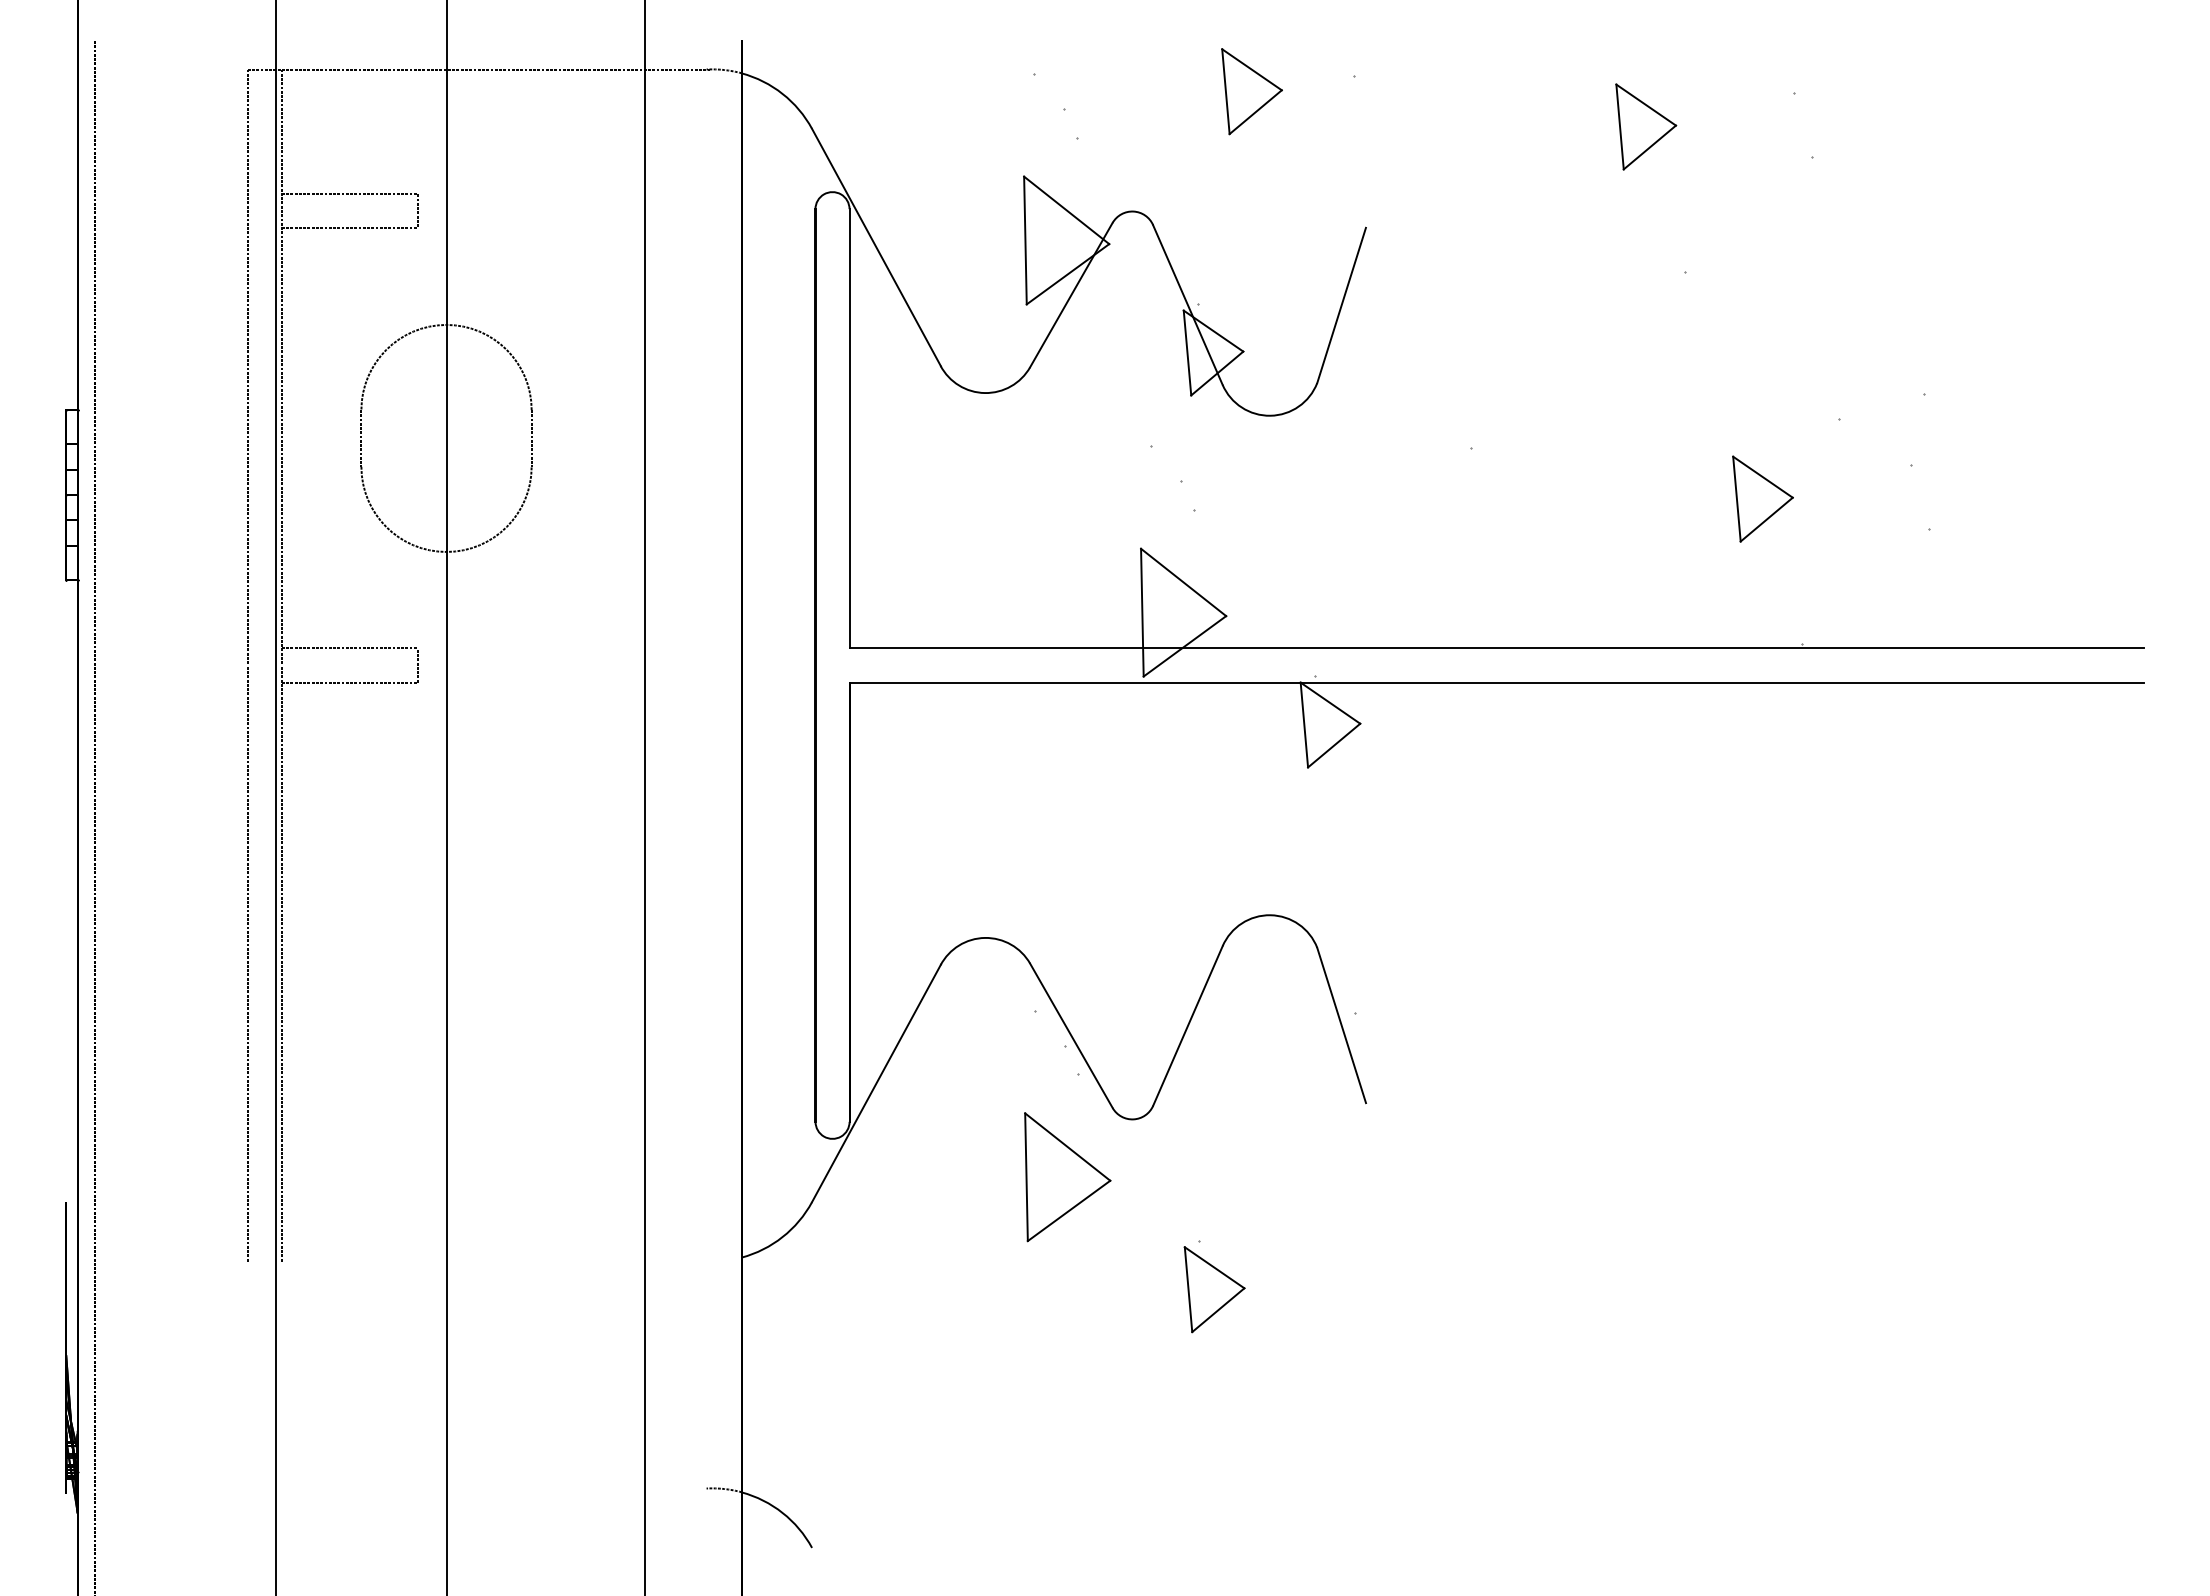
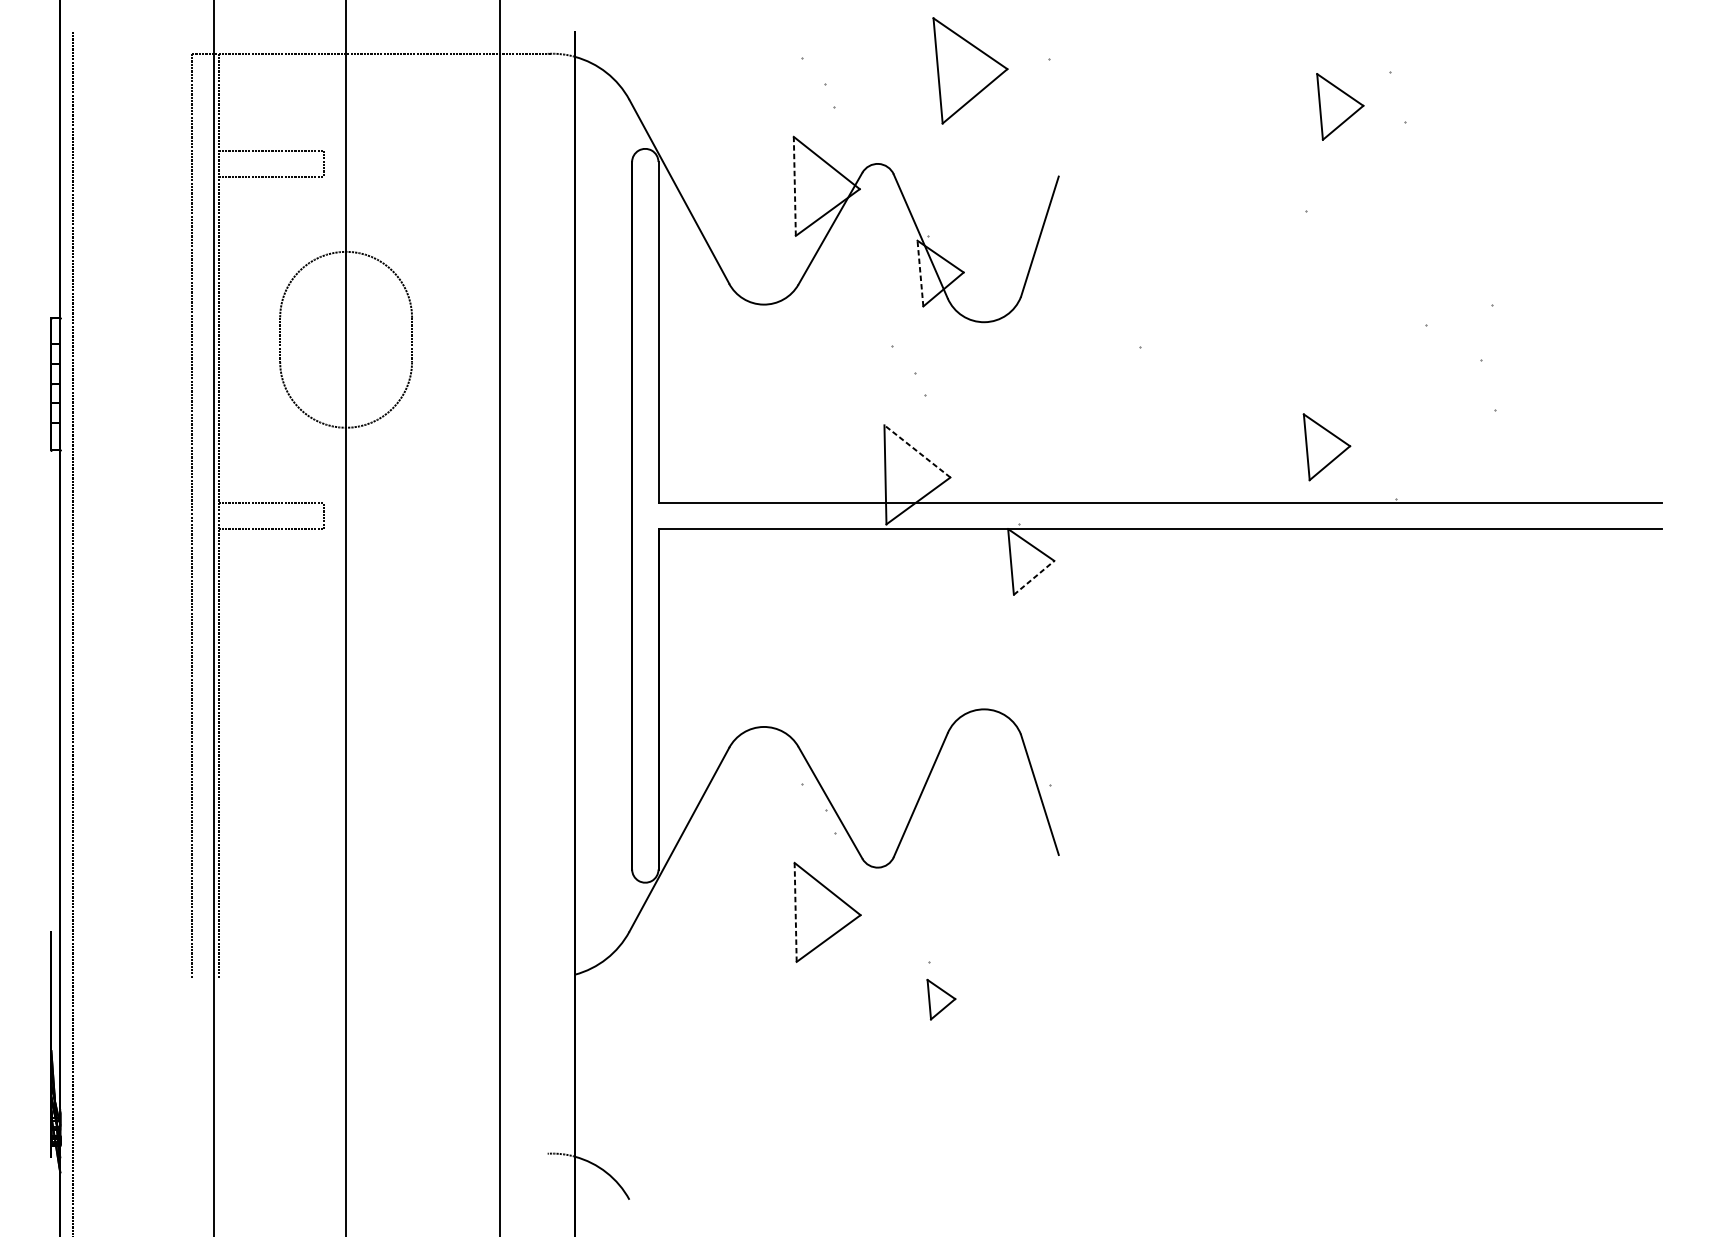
part: (1251, 91) -> (970, 70), size x1.6
part: (1646, 126) -> (1340, 106), moved
line: (1025, 240) -> (794, 186), solid -> dashed
line: (1187, 353) -> (920, 273), solid -> dashed
part: (1762, 498) -> (1326, 446), moved
line: (1183, 582) -> (917, 451), solid -> dashed
line: (1334, 745) -> (1034, 577), solid -> dashed
line: (1026, 1177) -> (795, 912), solid -> dashed
part: (1214, 1289) -> (941, 999), size x0.6

